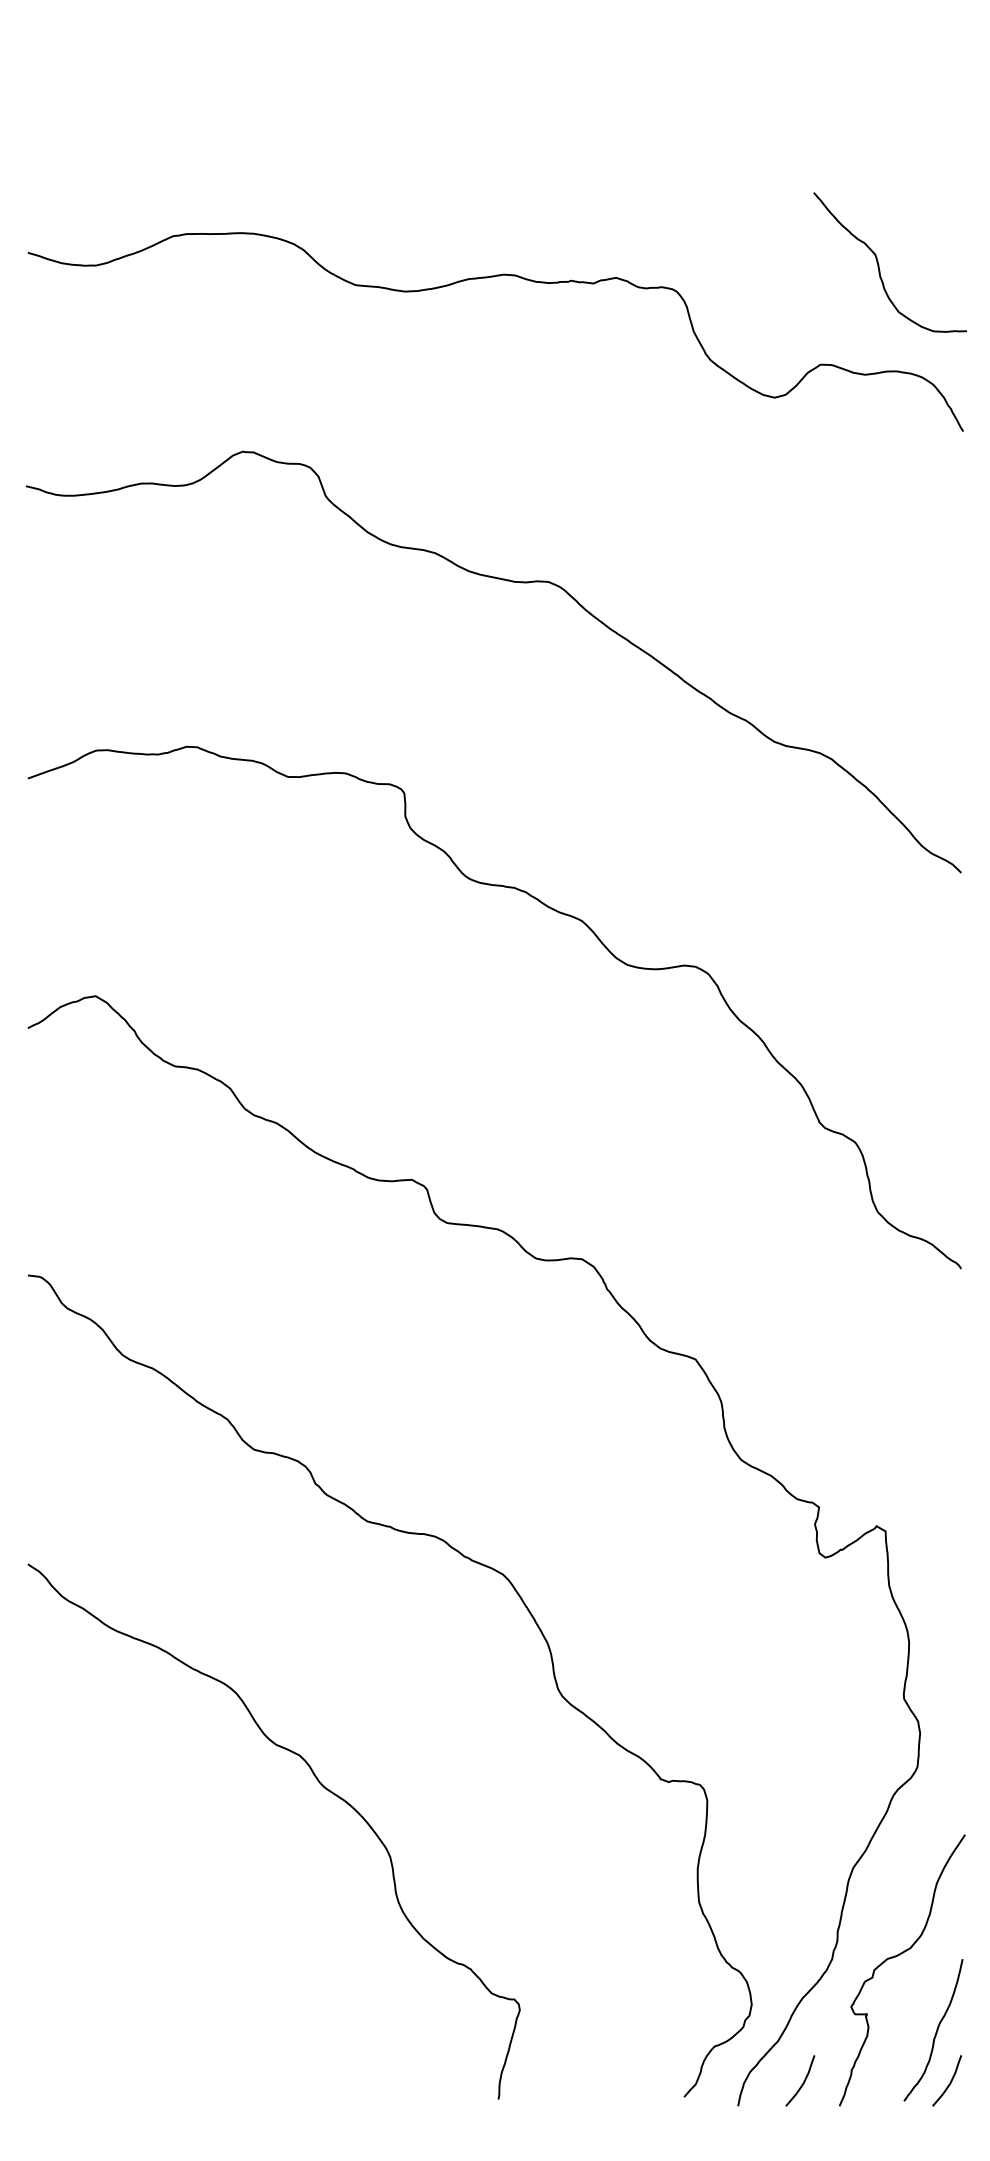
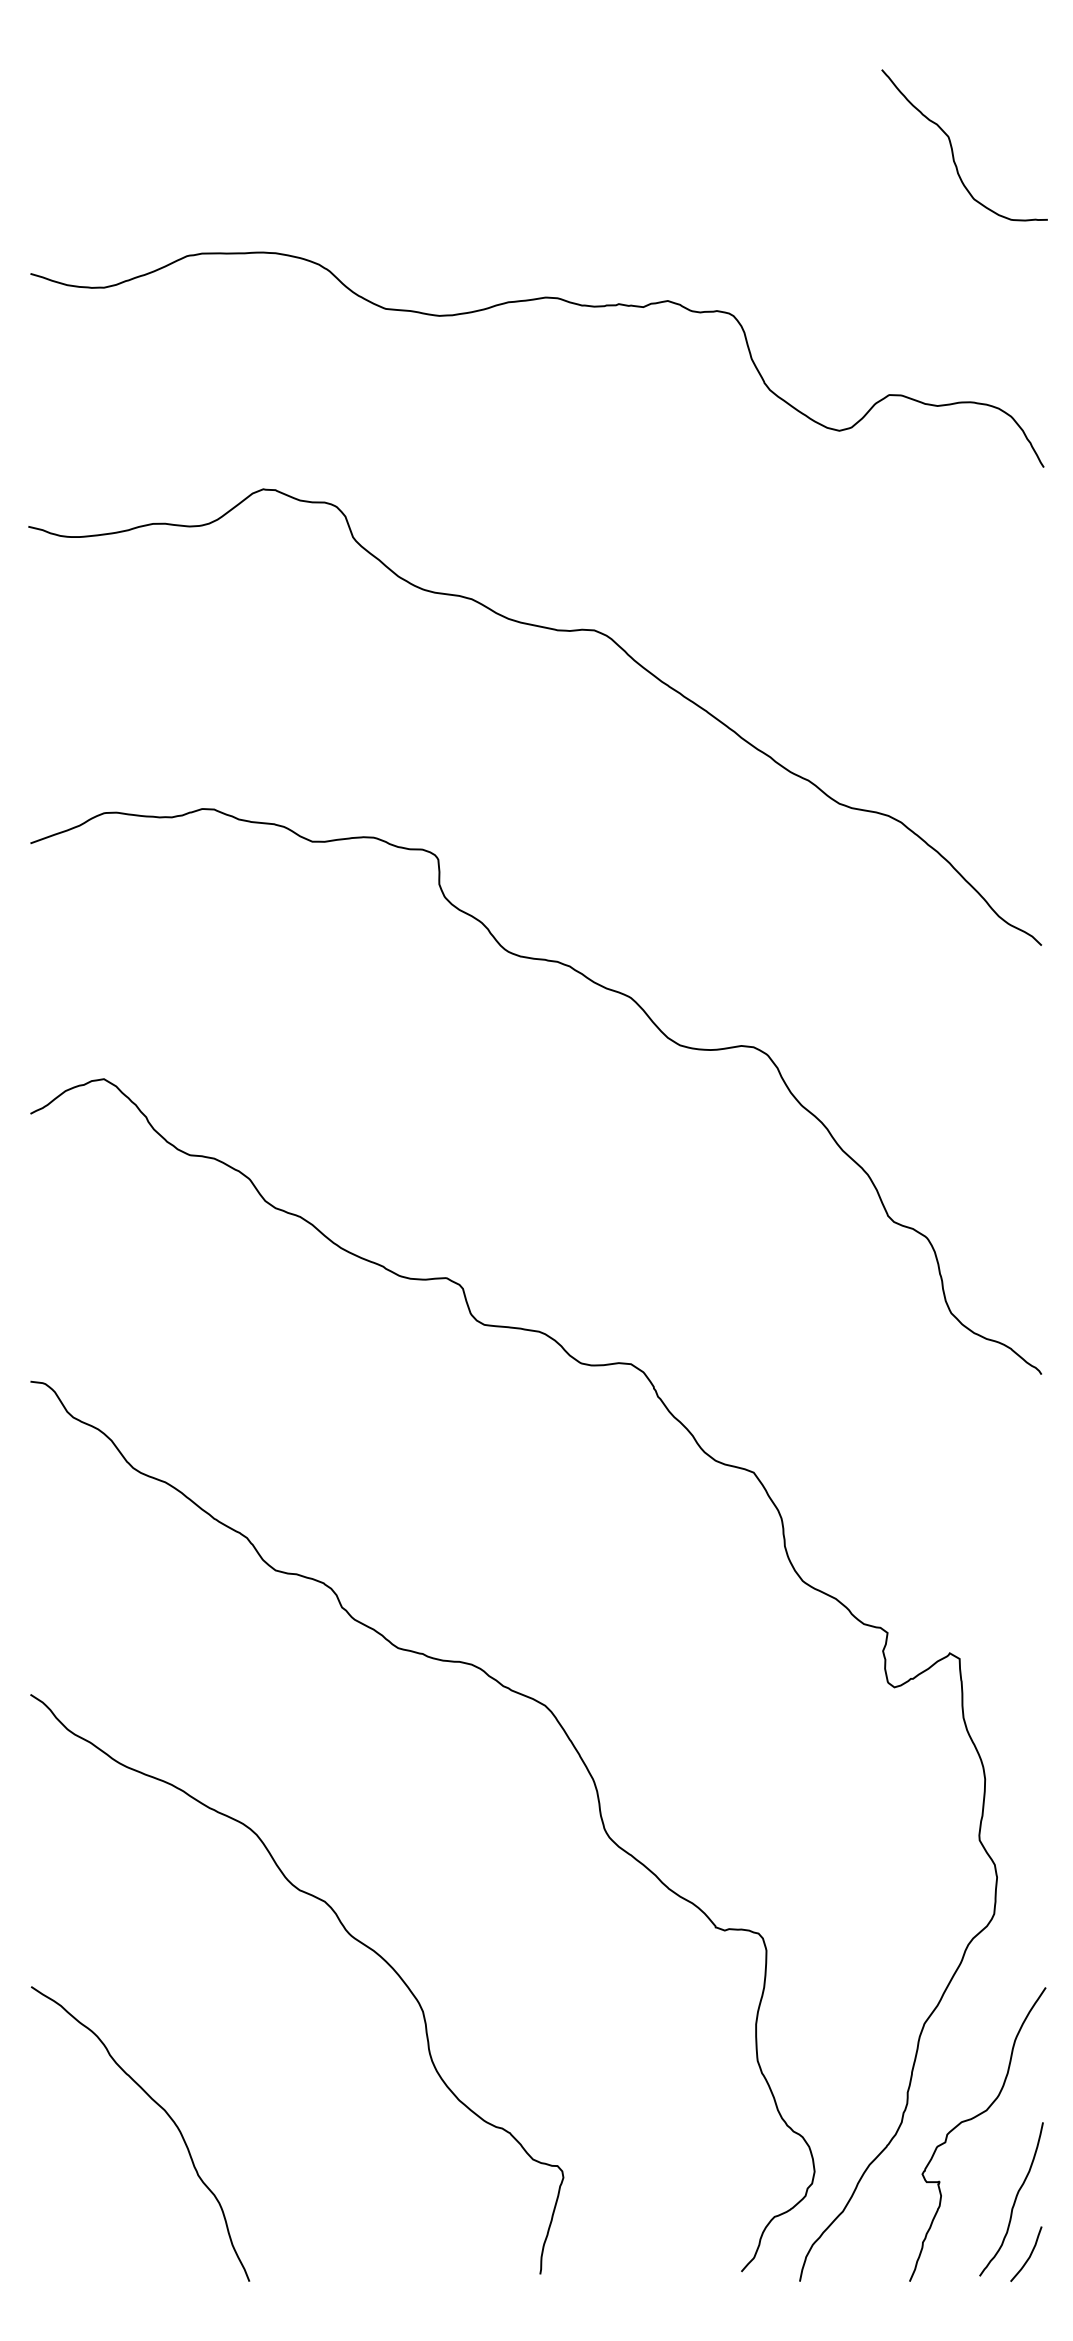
curve: (879, 263) -> (952, 146), moved
curve: (153, 1951) -> (166, 2114), added
curve: (803, 2082) -> (870, 2255), removed

